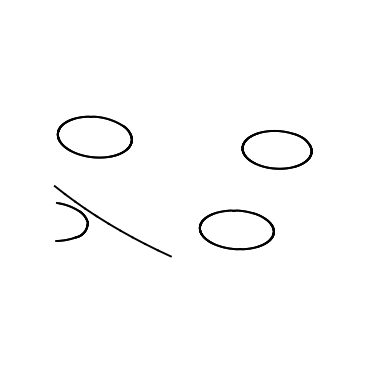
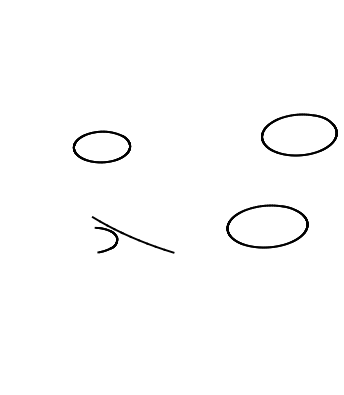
part: (94, 136) -> (101, 146), size x0.7
part: (112, 221) -> (132, 235), size x0.6

